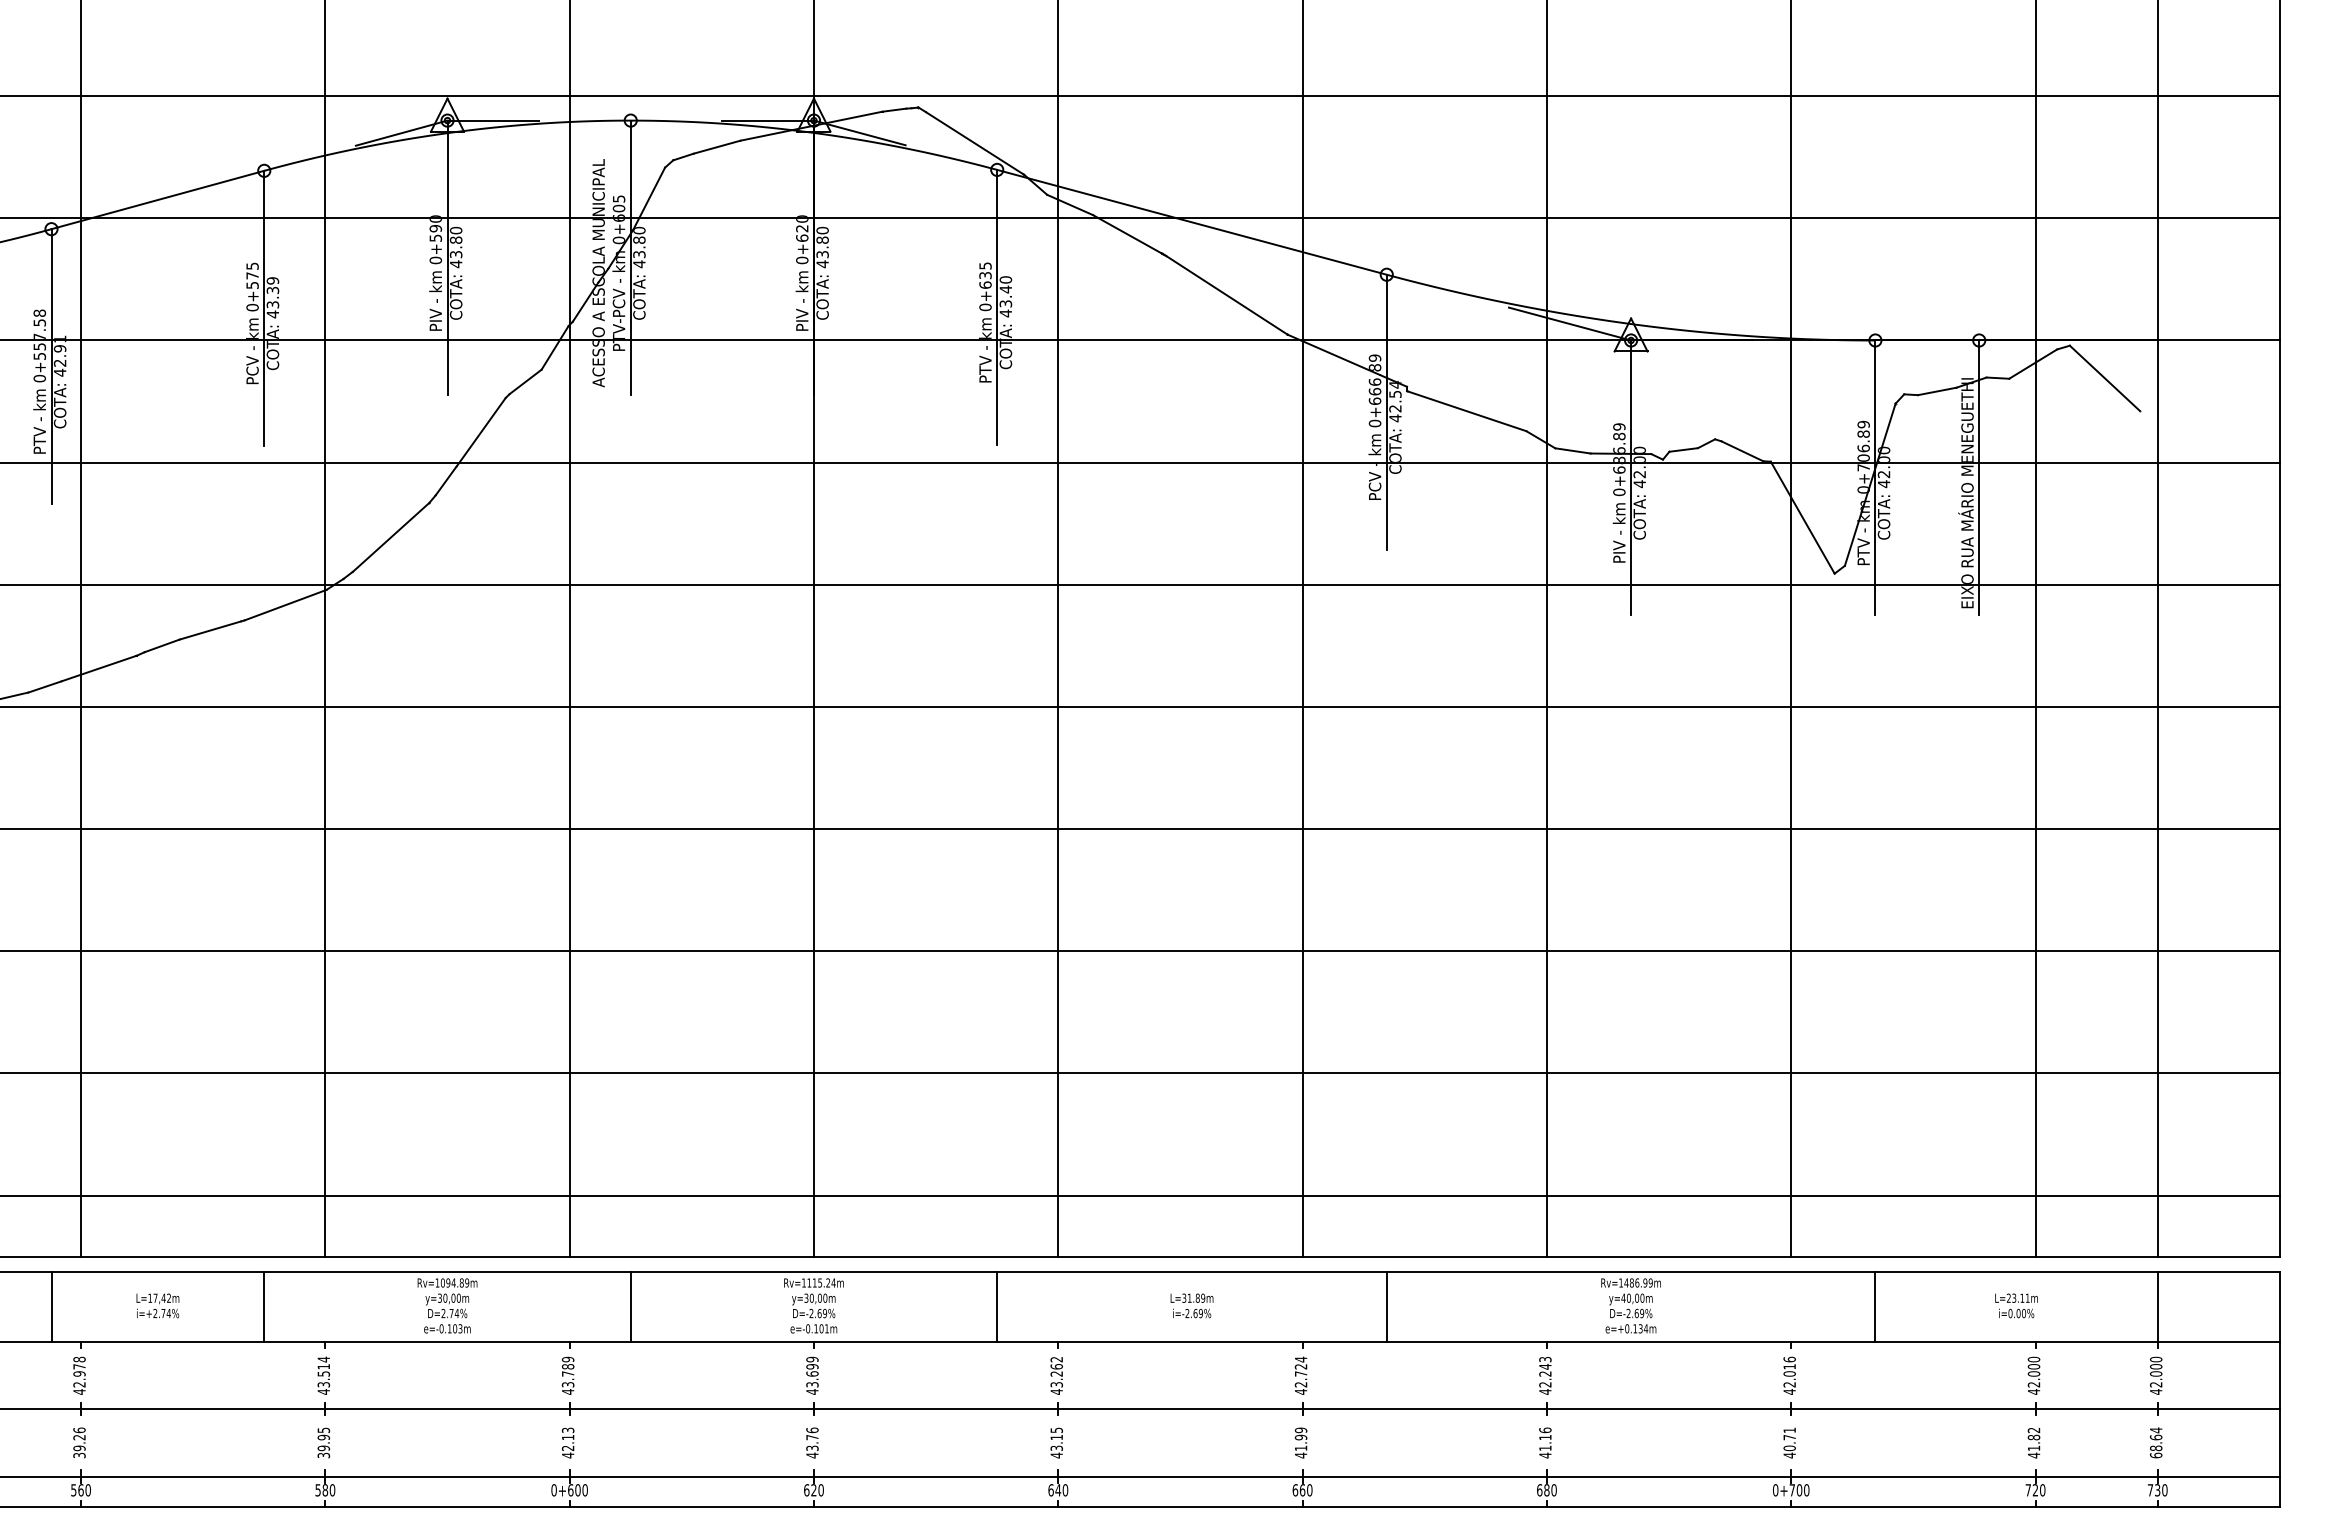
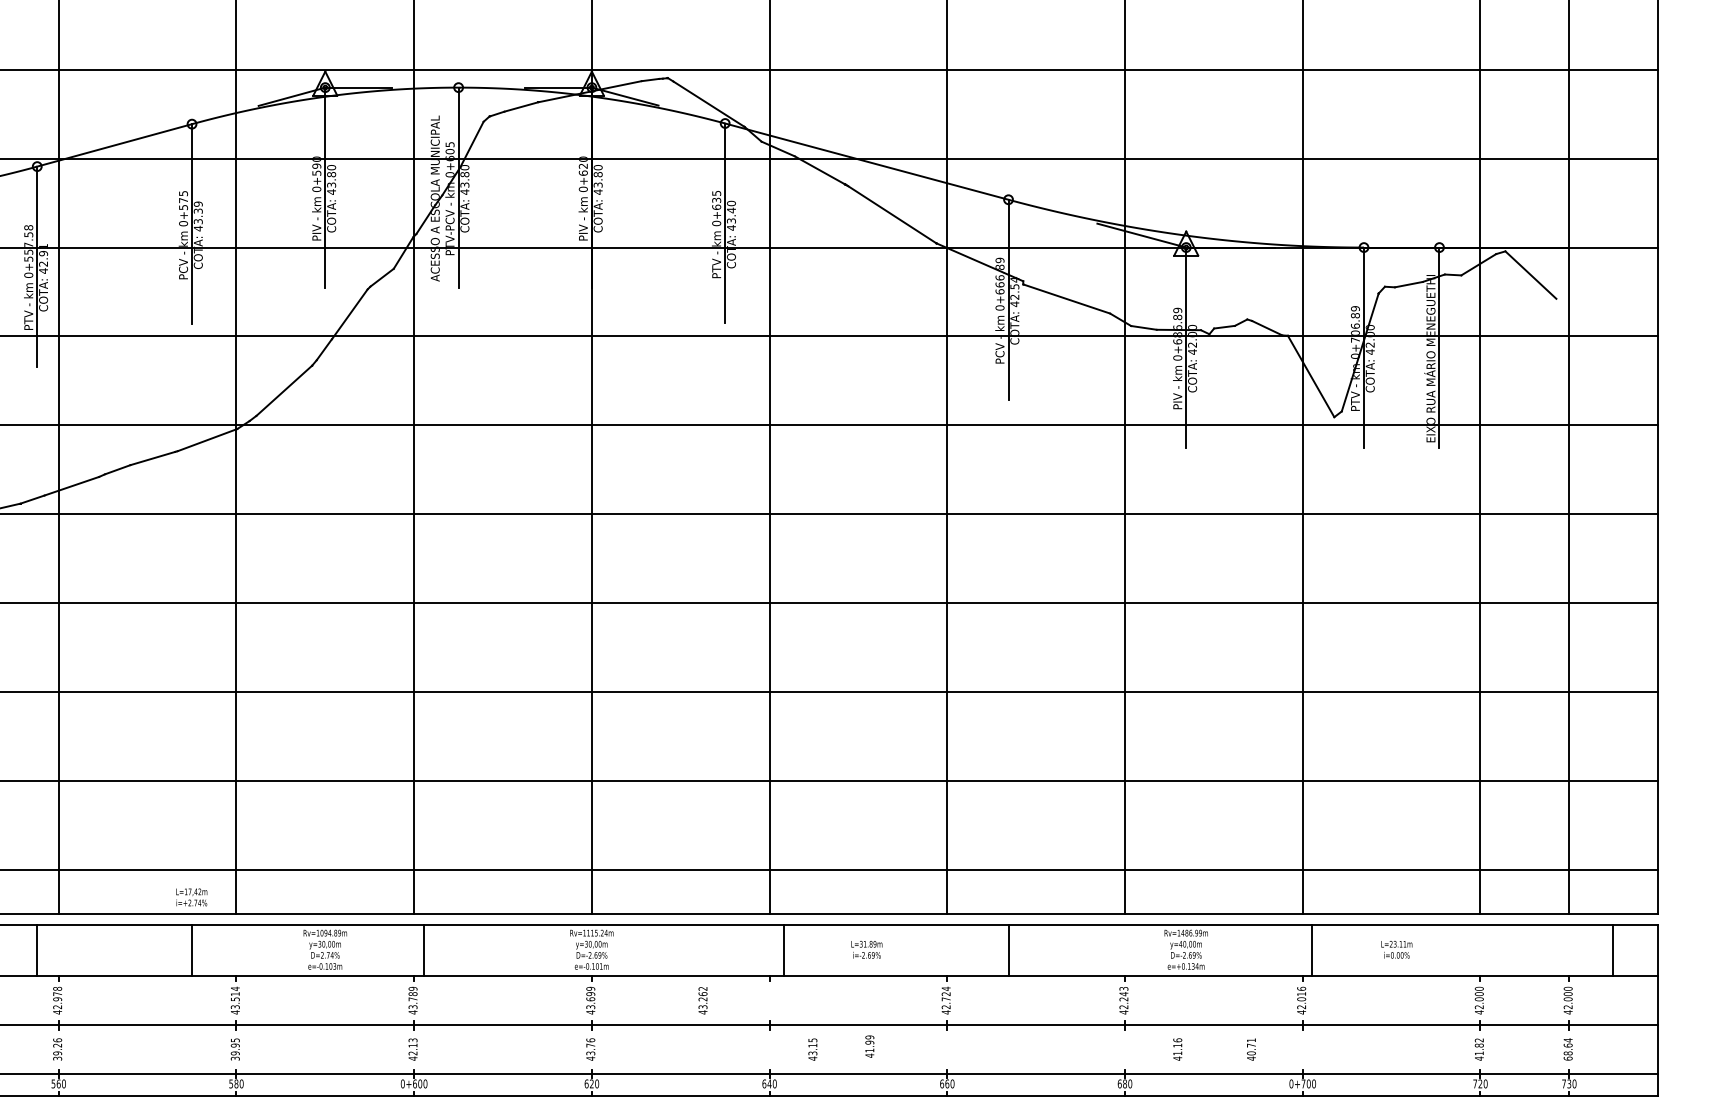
text: (157, 1305) -> (191, 897), moved
text: (2016, 1305) -> (1396, 949), moved
line: (630, 1306) -> (424, 950), moved
line: (997, 1306) -> (784, 950), moved
line: (1875, 1306) -> (1312, 950), moved
line: (2157, 1306) -> (1612, 950), moved
text: (1056, 1375) -> (702, 1000), moved
text: (1056, 1442) -> (812, 1049), moved
text: (1300, 1442) -> (869, 1046), moved
text: (1545, 1442) -> (1177, 1049), moved
text: (1789, 1442) -> (1251, 1049), moved

